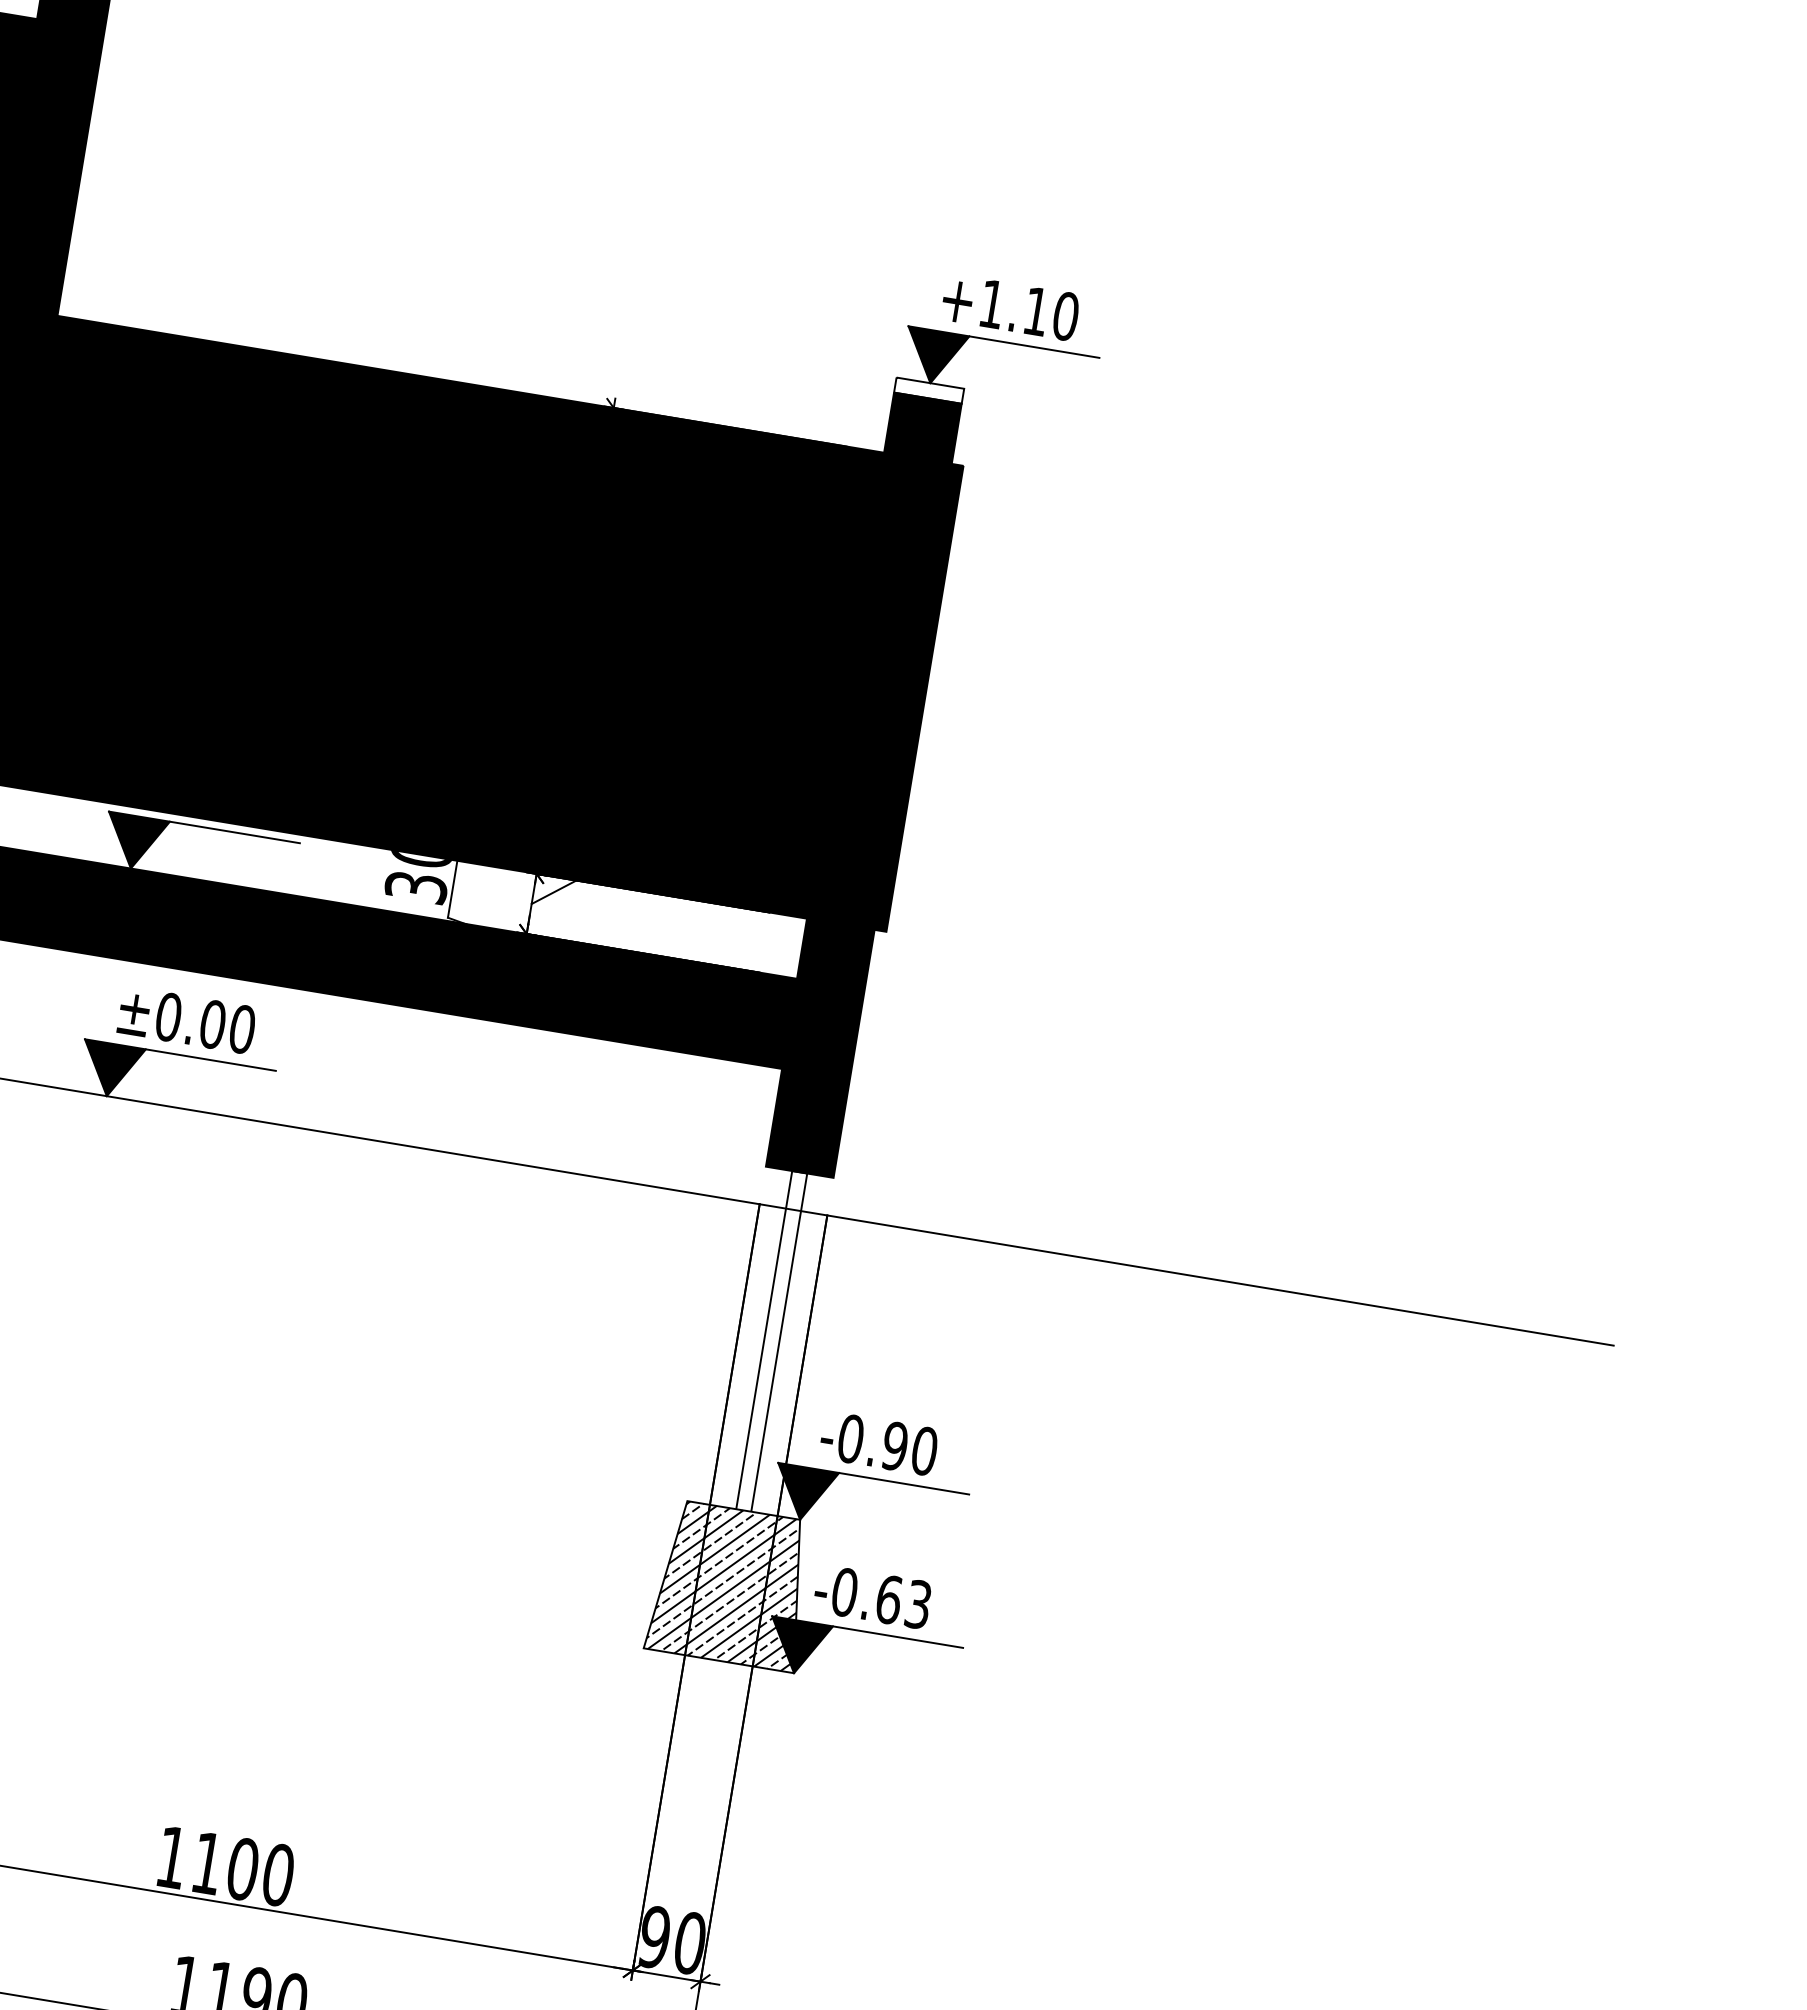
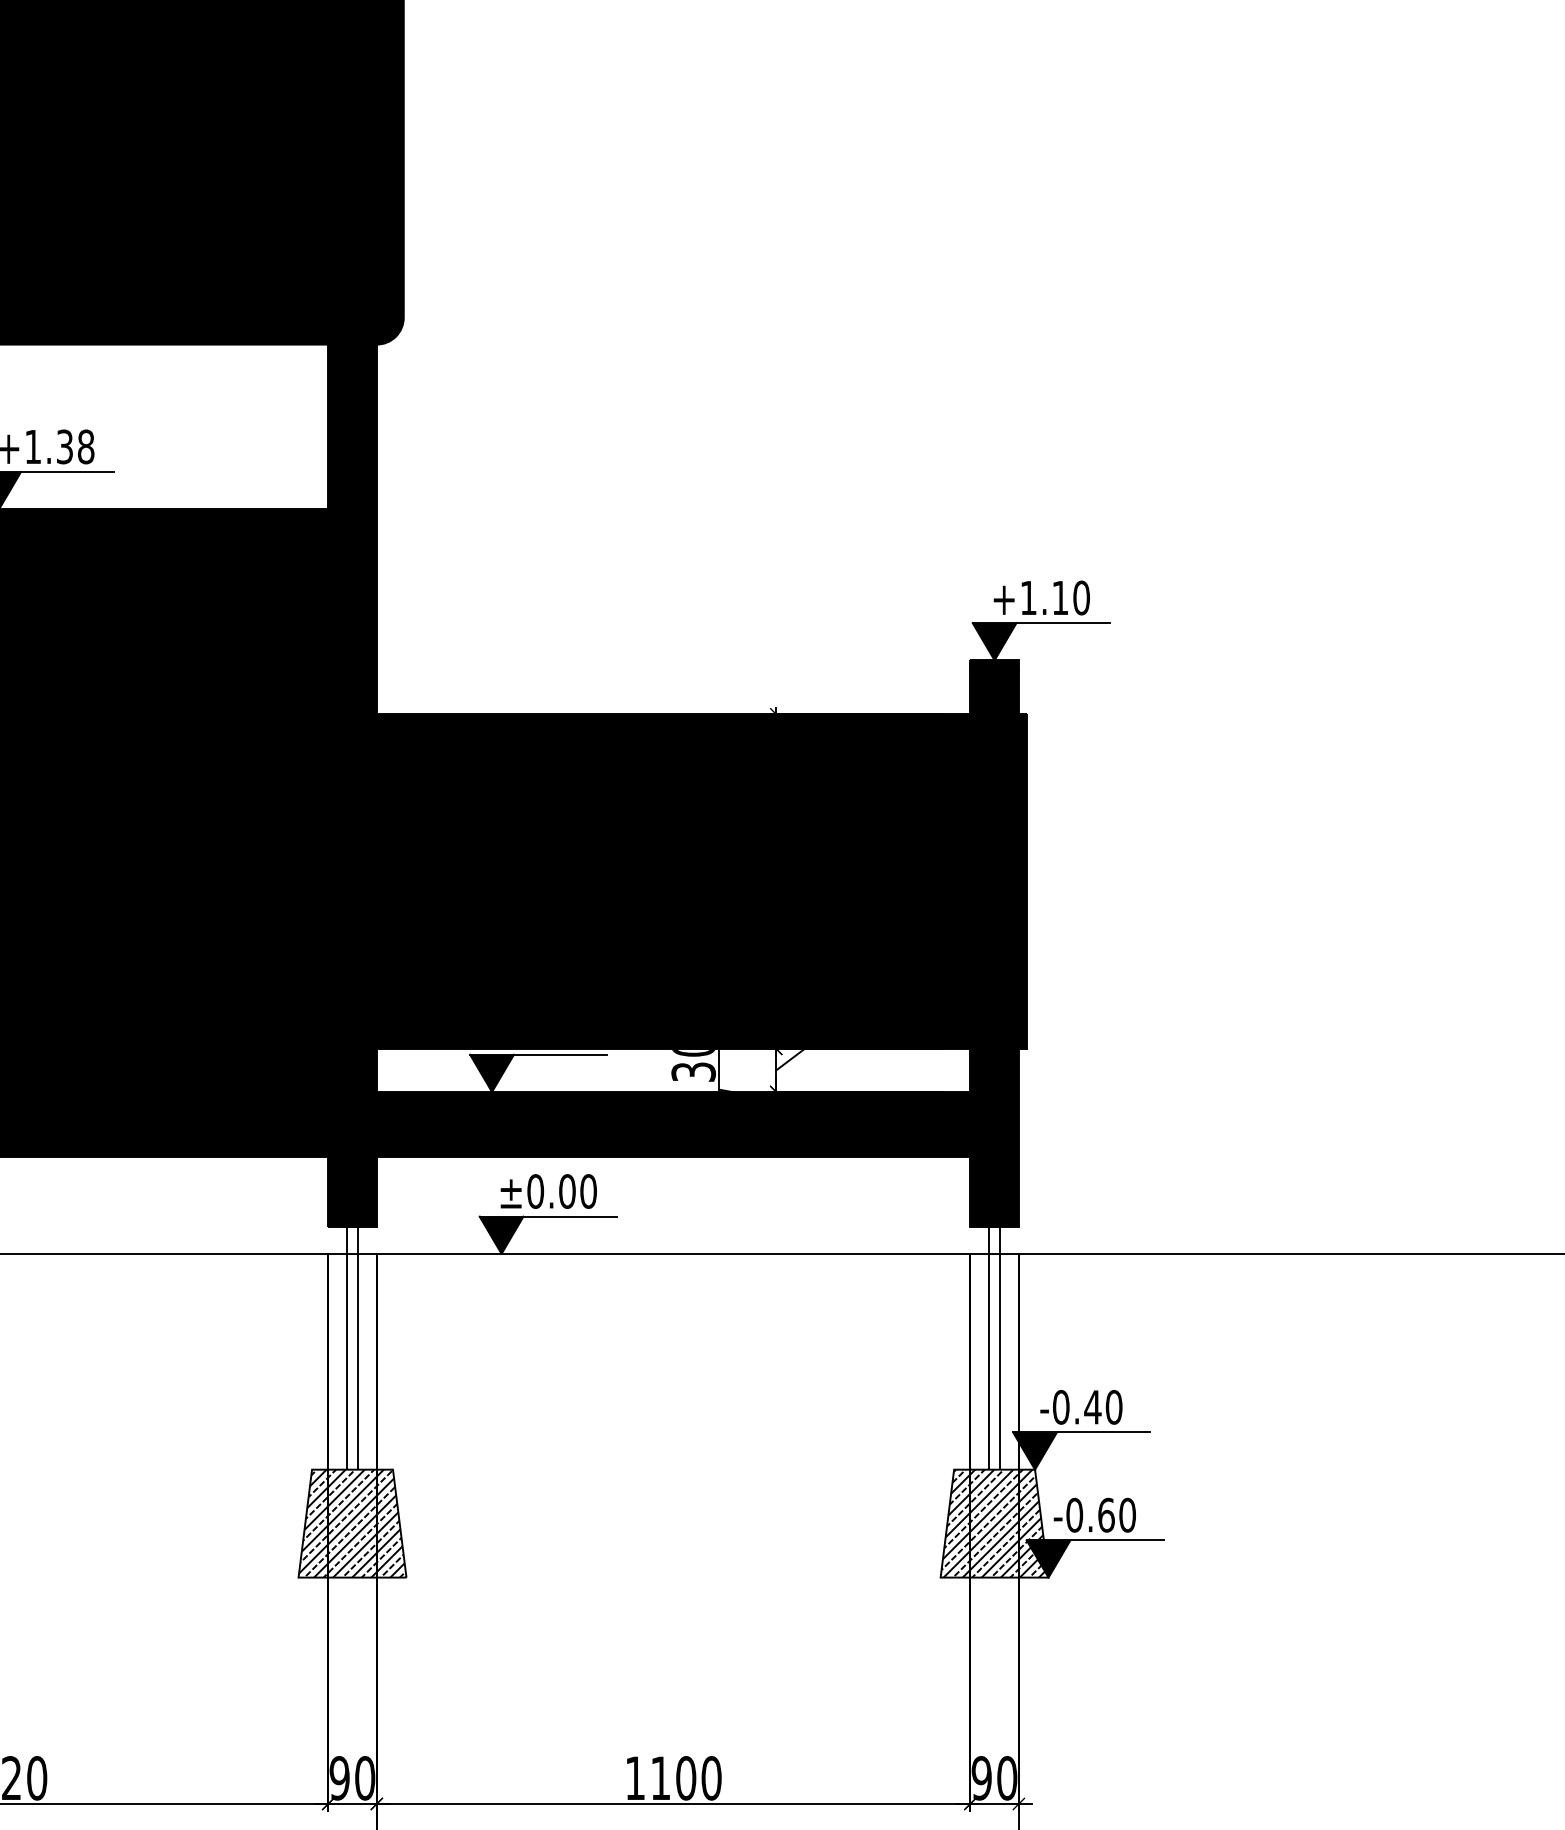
fill: (929, 390) -> (994, 665), added
text: (894, 1446) -> (1092, 1407), -0.90 -> -0.40
text: (918, 1603) -> (1127, 1514), -0.63 -> -0.60

